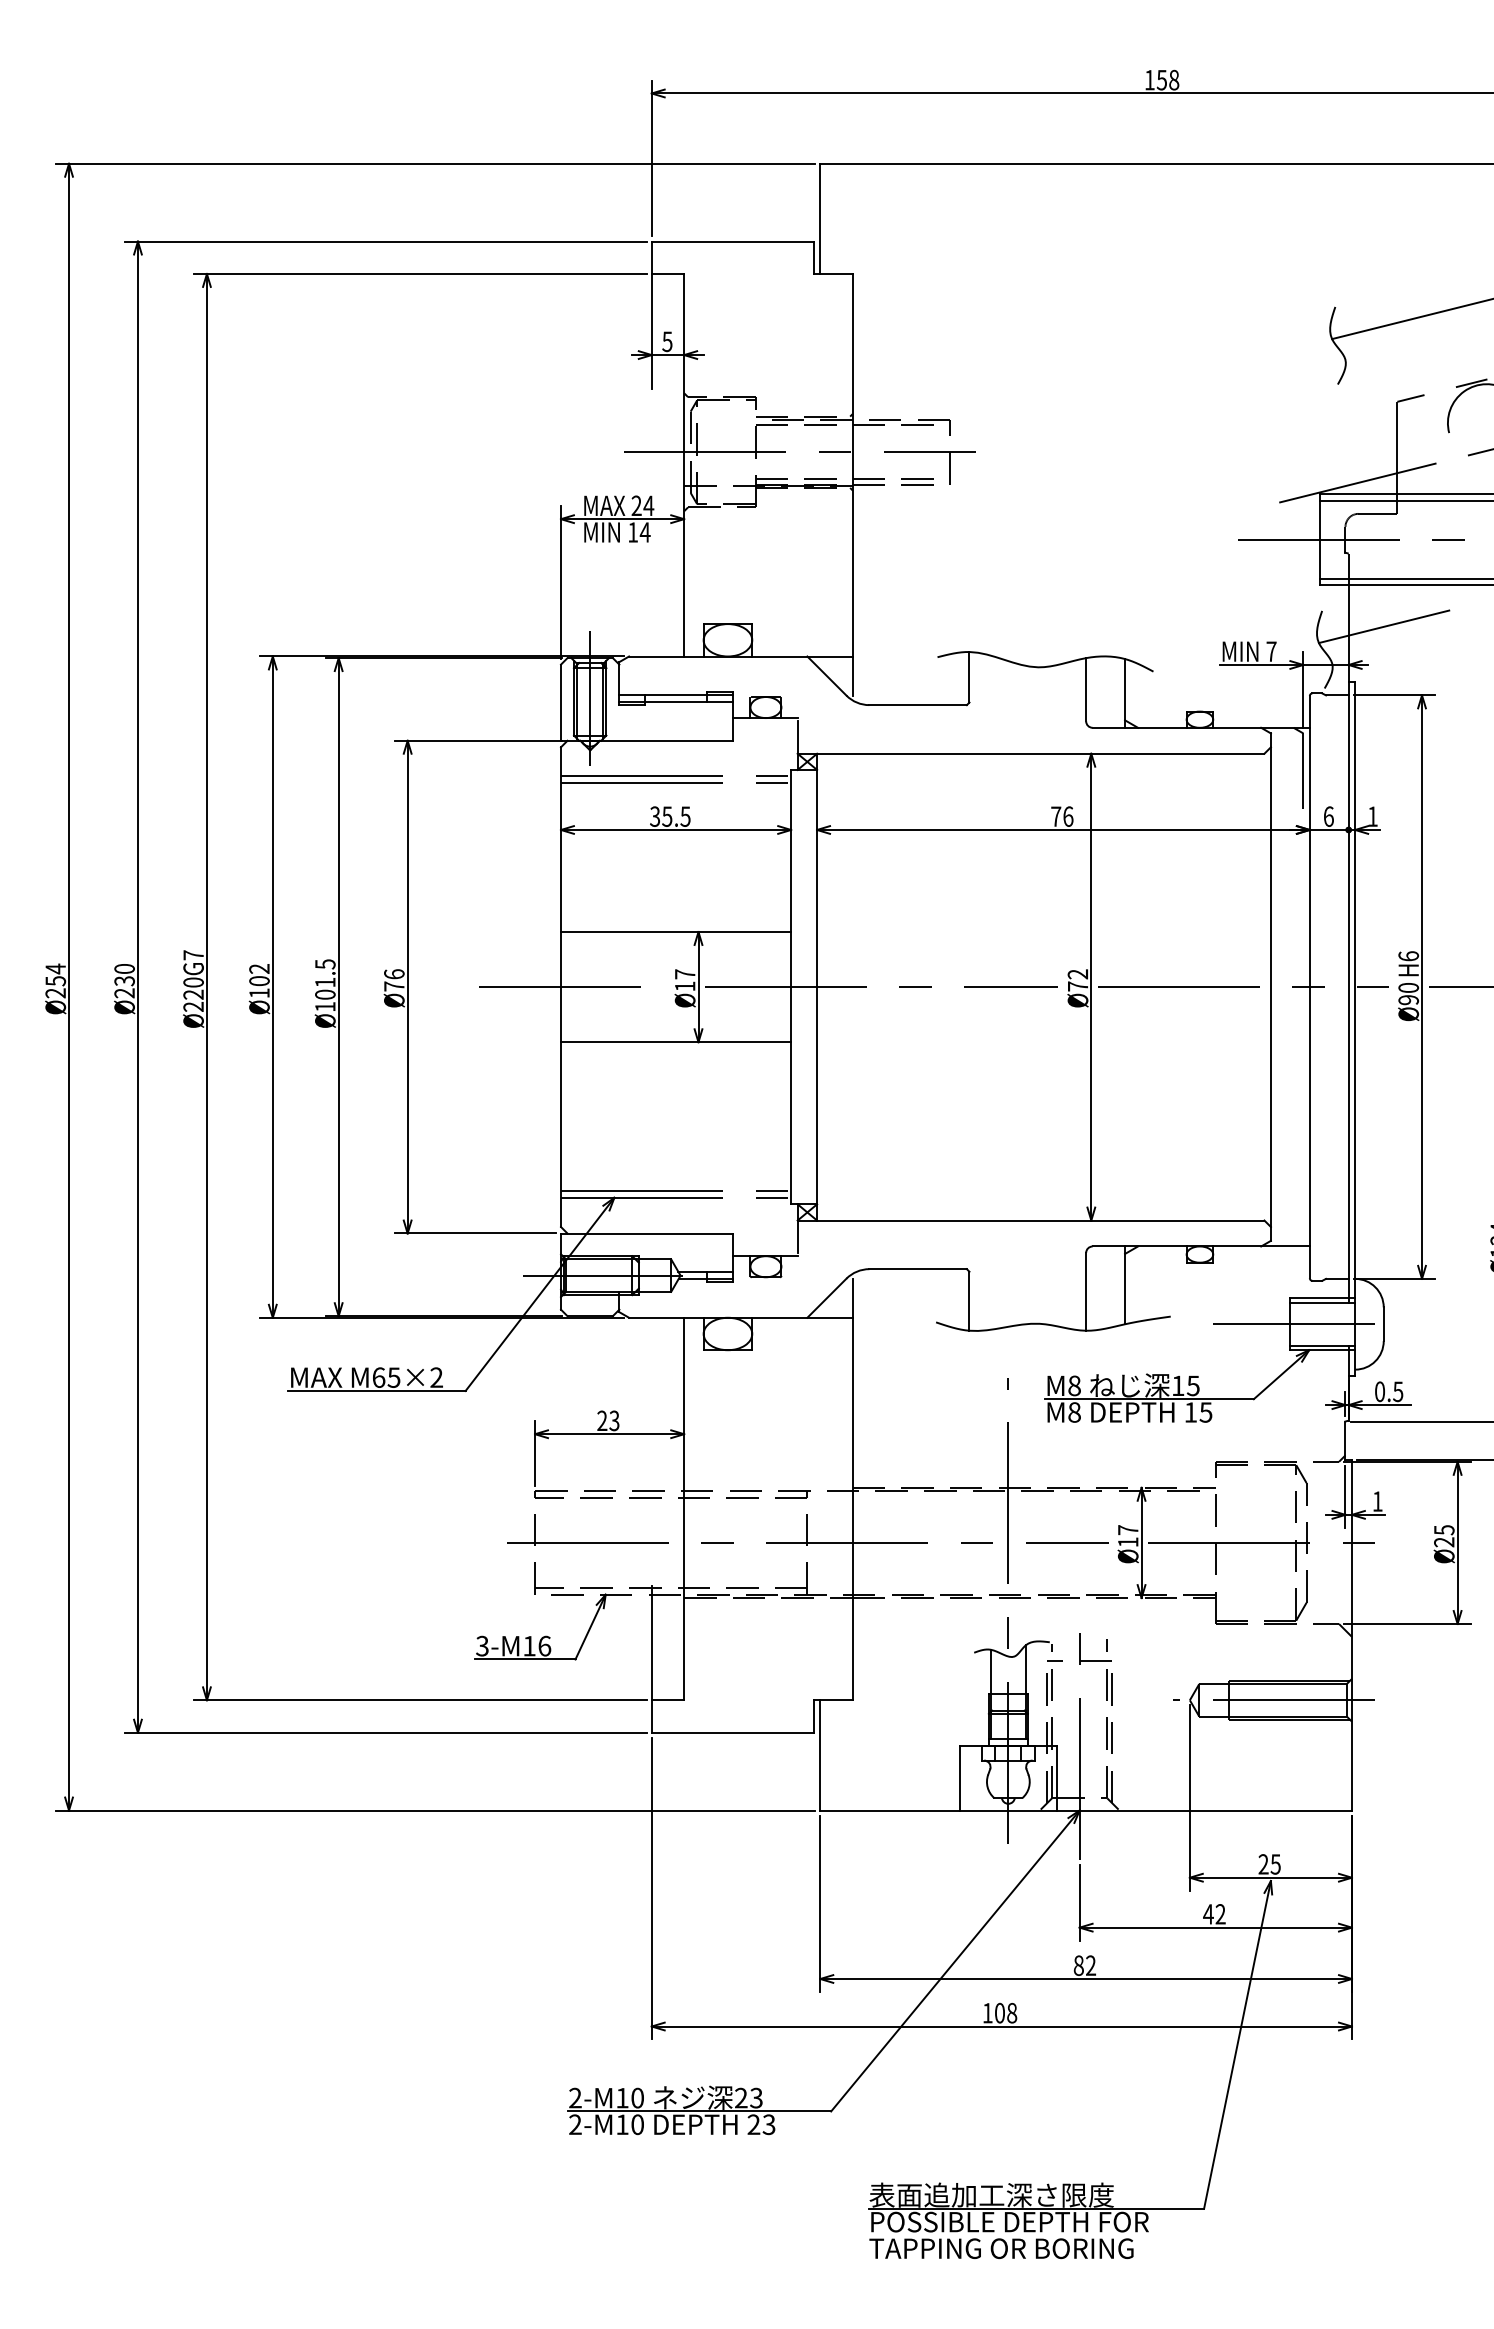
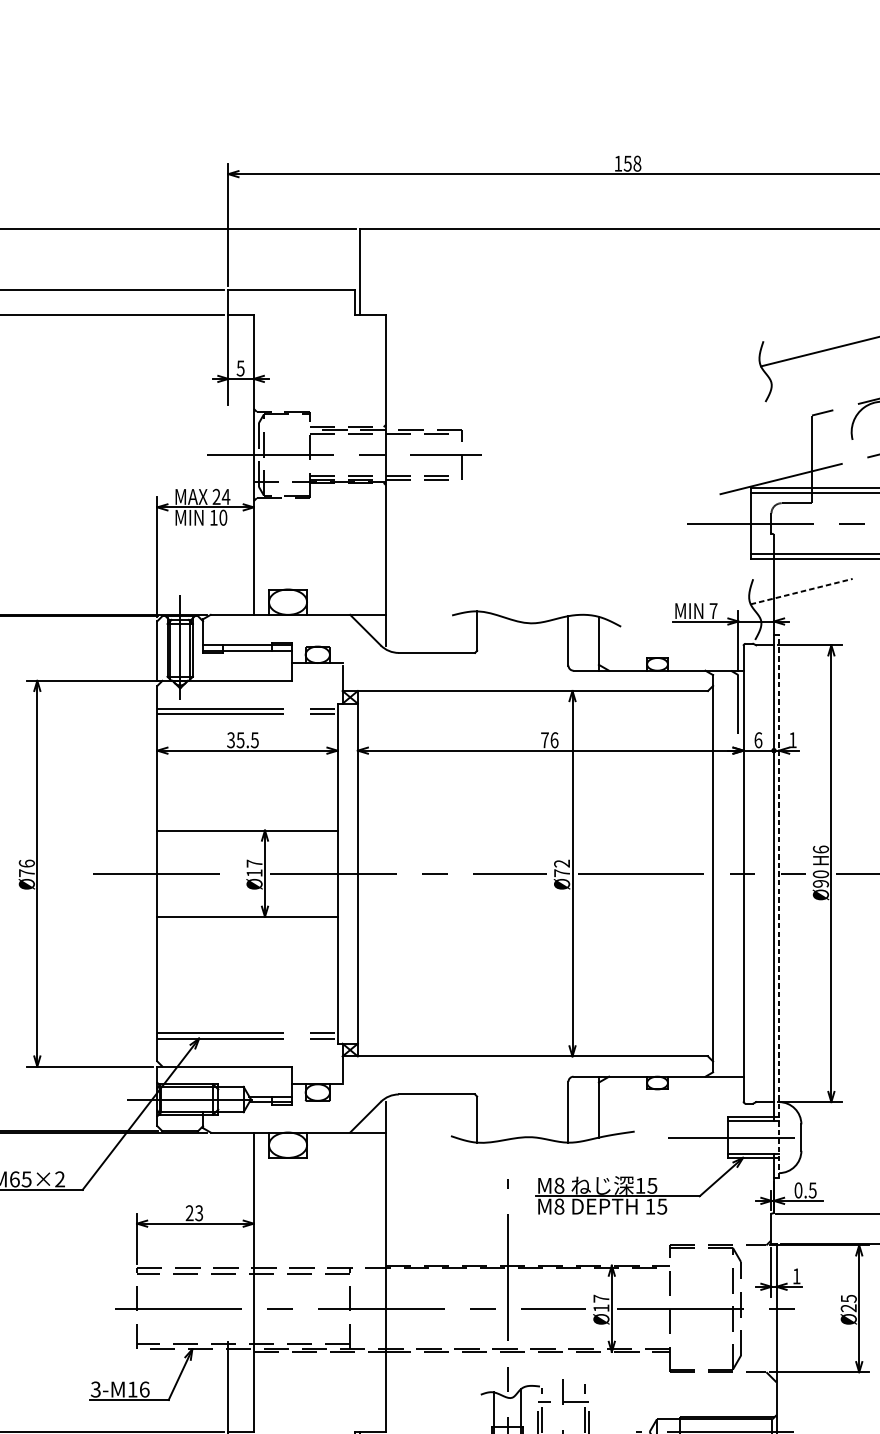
text: (644, 532) -> (222, 517), 14 -> 10
line: (1384, 626) -> (802, 591), solid -> dashed
line: (1355, 1029) -> (779, 906), solid -> dashed

